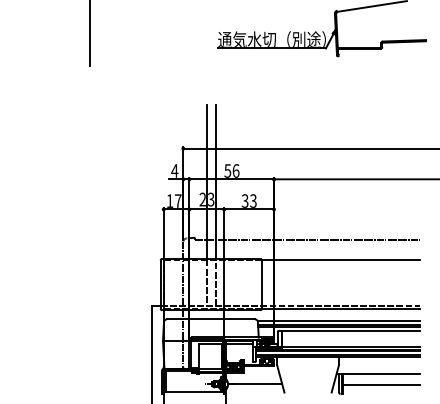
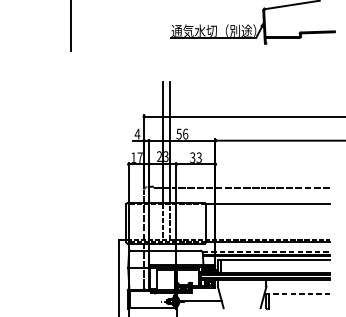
line: (338, 320) -> (266, 251), solid -> dashed
line: (378, 374) -> (297, 293), solid -> dashed
line: (380, 385) -> (299, 302), removed

